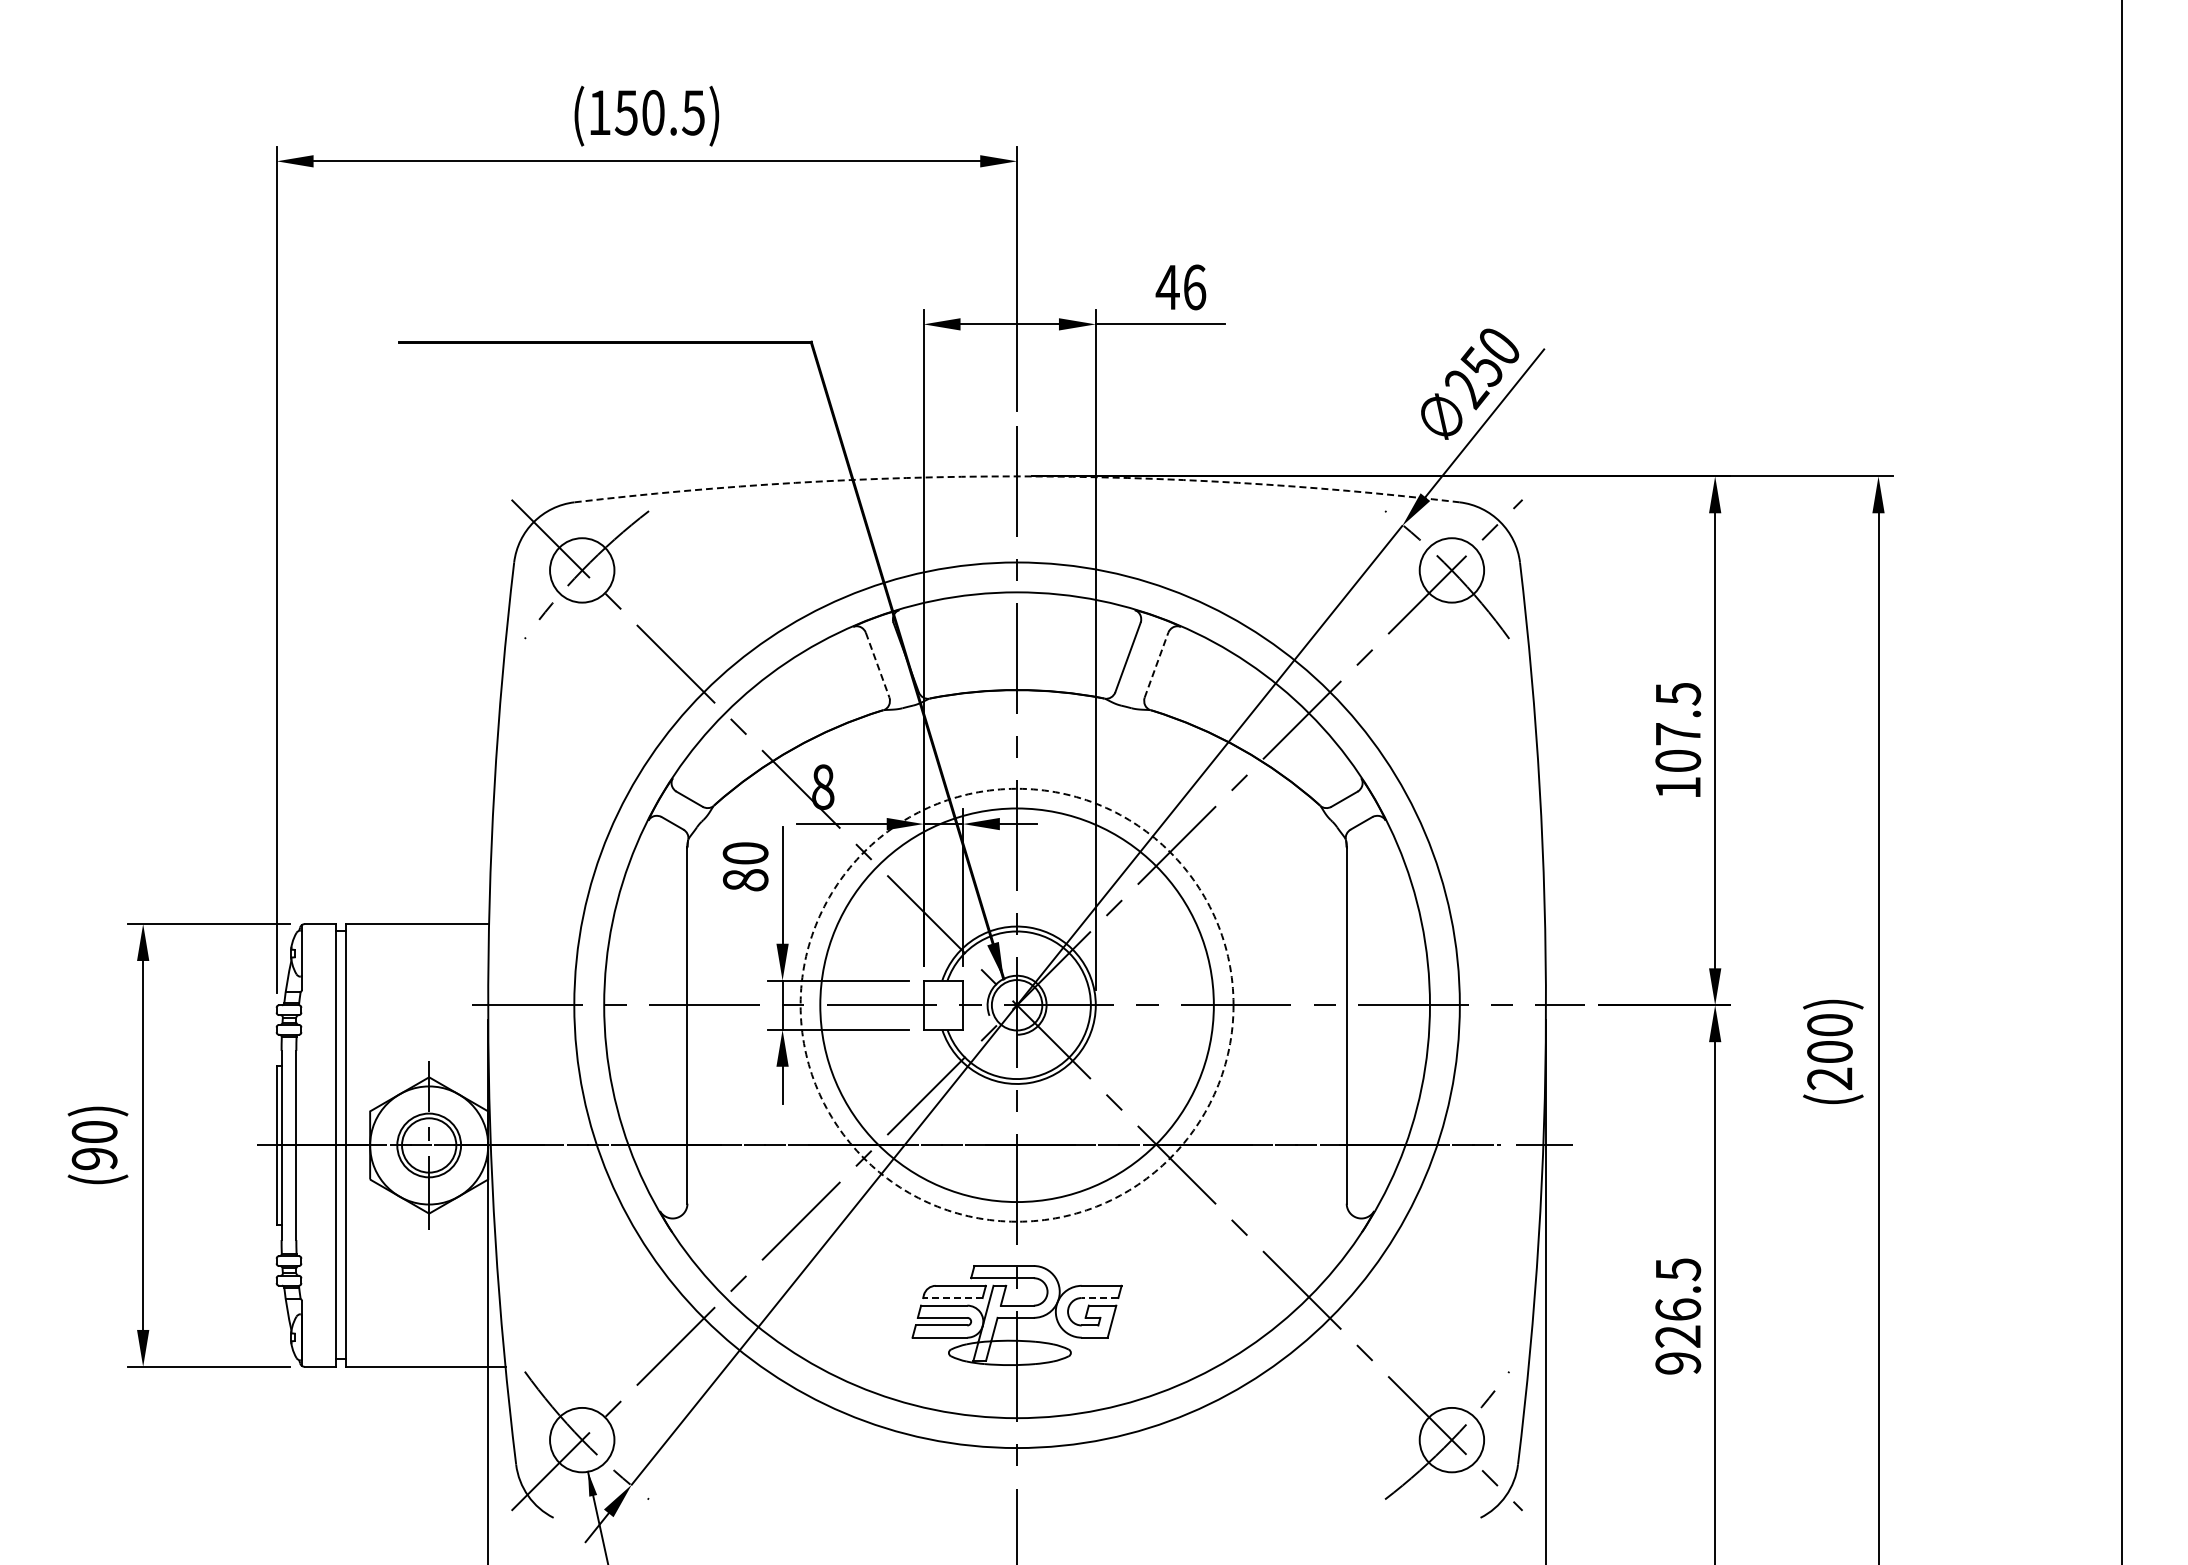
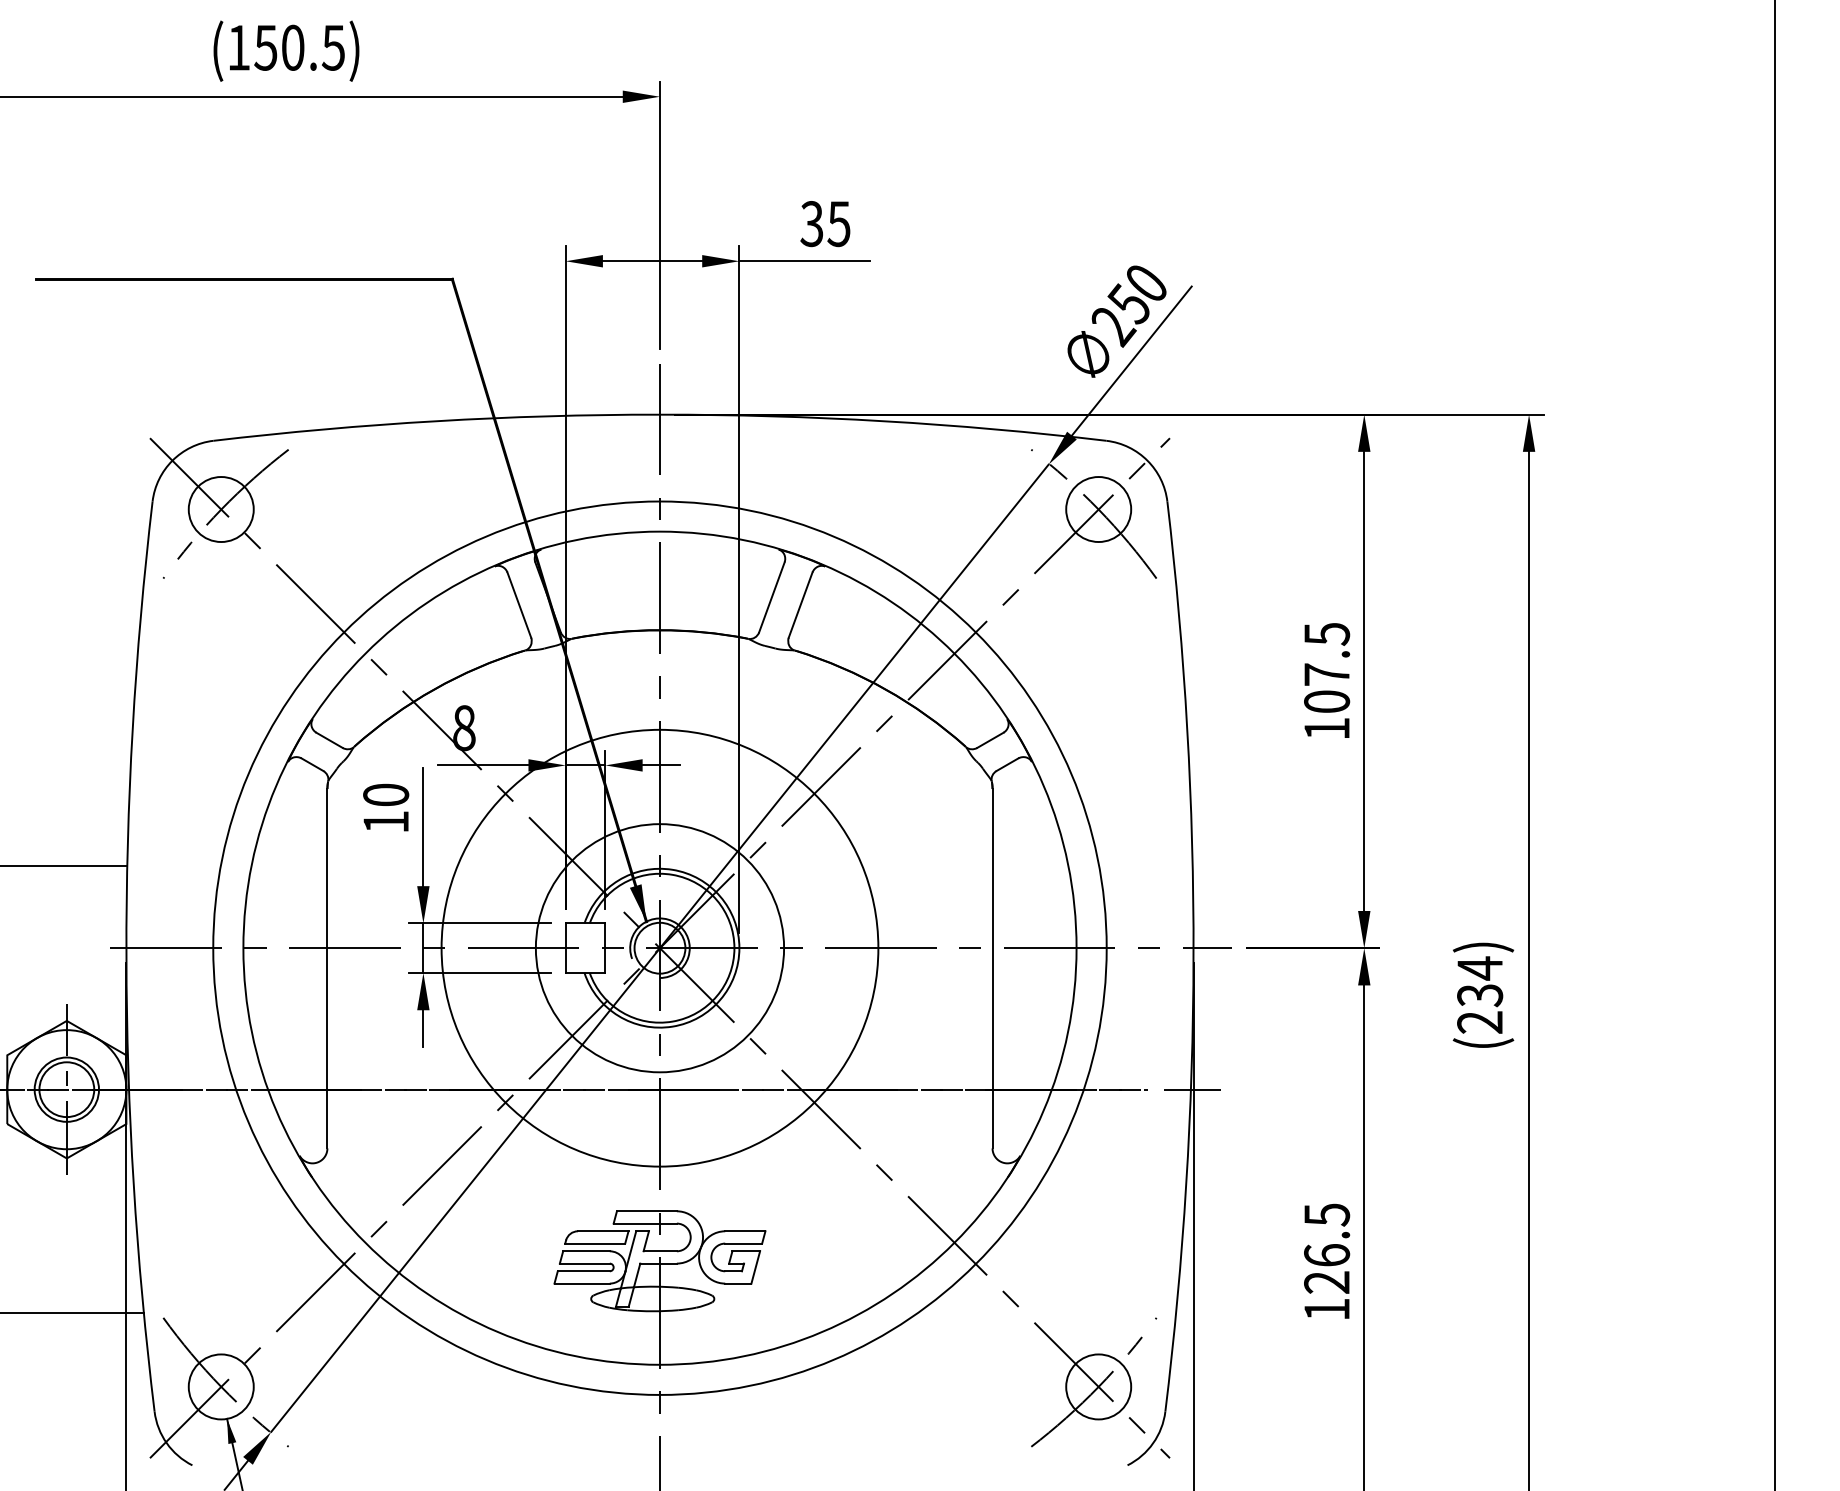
text: (1180, 287) -> (824, 224), 46 -> 35
arc: (1017, 476) -> (660, 414), dashed -> solid
line: (877, 665) -> (519, 605), dashed -> solid
line: (1156, 665) -> (800, 605), dashed -> solid
text: (745, 880) -> (385, 822), 80 -> 10
circle: (1016, 1004) -> (659, 947), dashed -> solid
circle: (1017, 1005) -> (660, 948), size x0.62
text: (1829, 1038) -> (1479, 981), (200) -> (234)
line: (952, 1298) -> (594, 1244), dashed -> solid
line: (1099, 1298) -> (743, 1244), dashed -> solid
text: (1678, 1363) -> (1327, 1309), 926.5 -> 126.5

